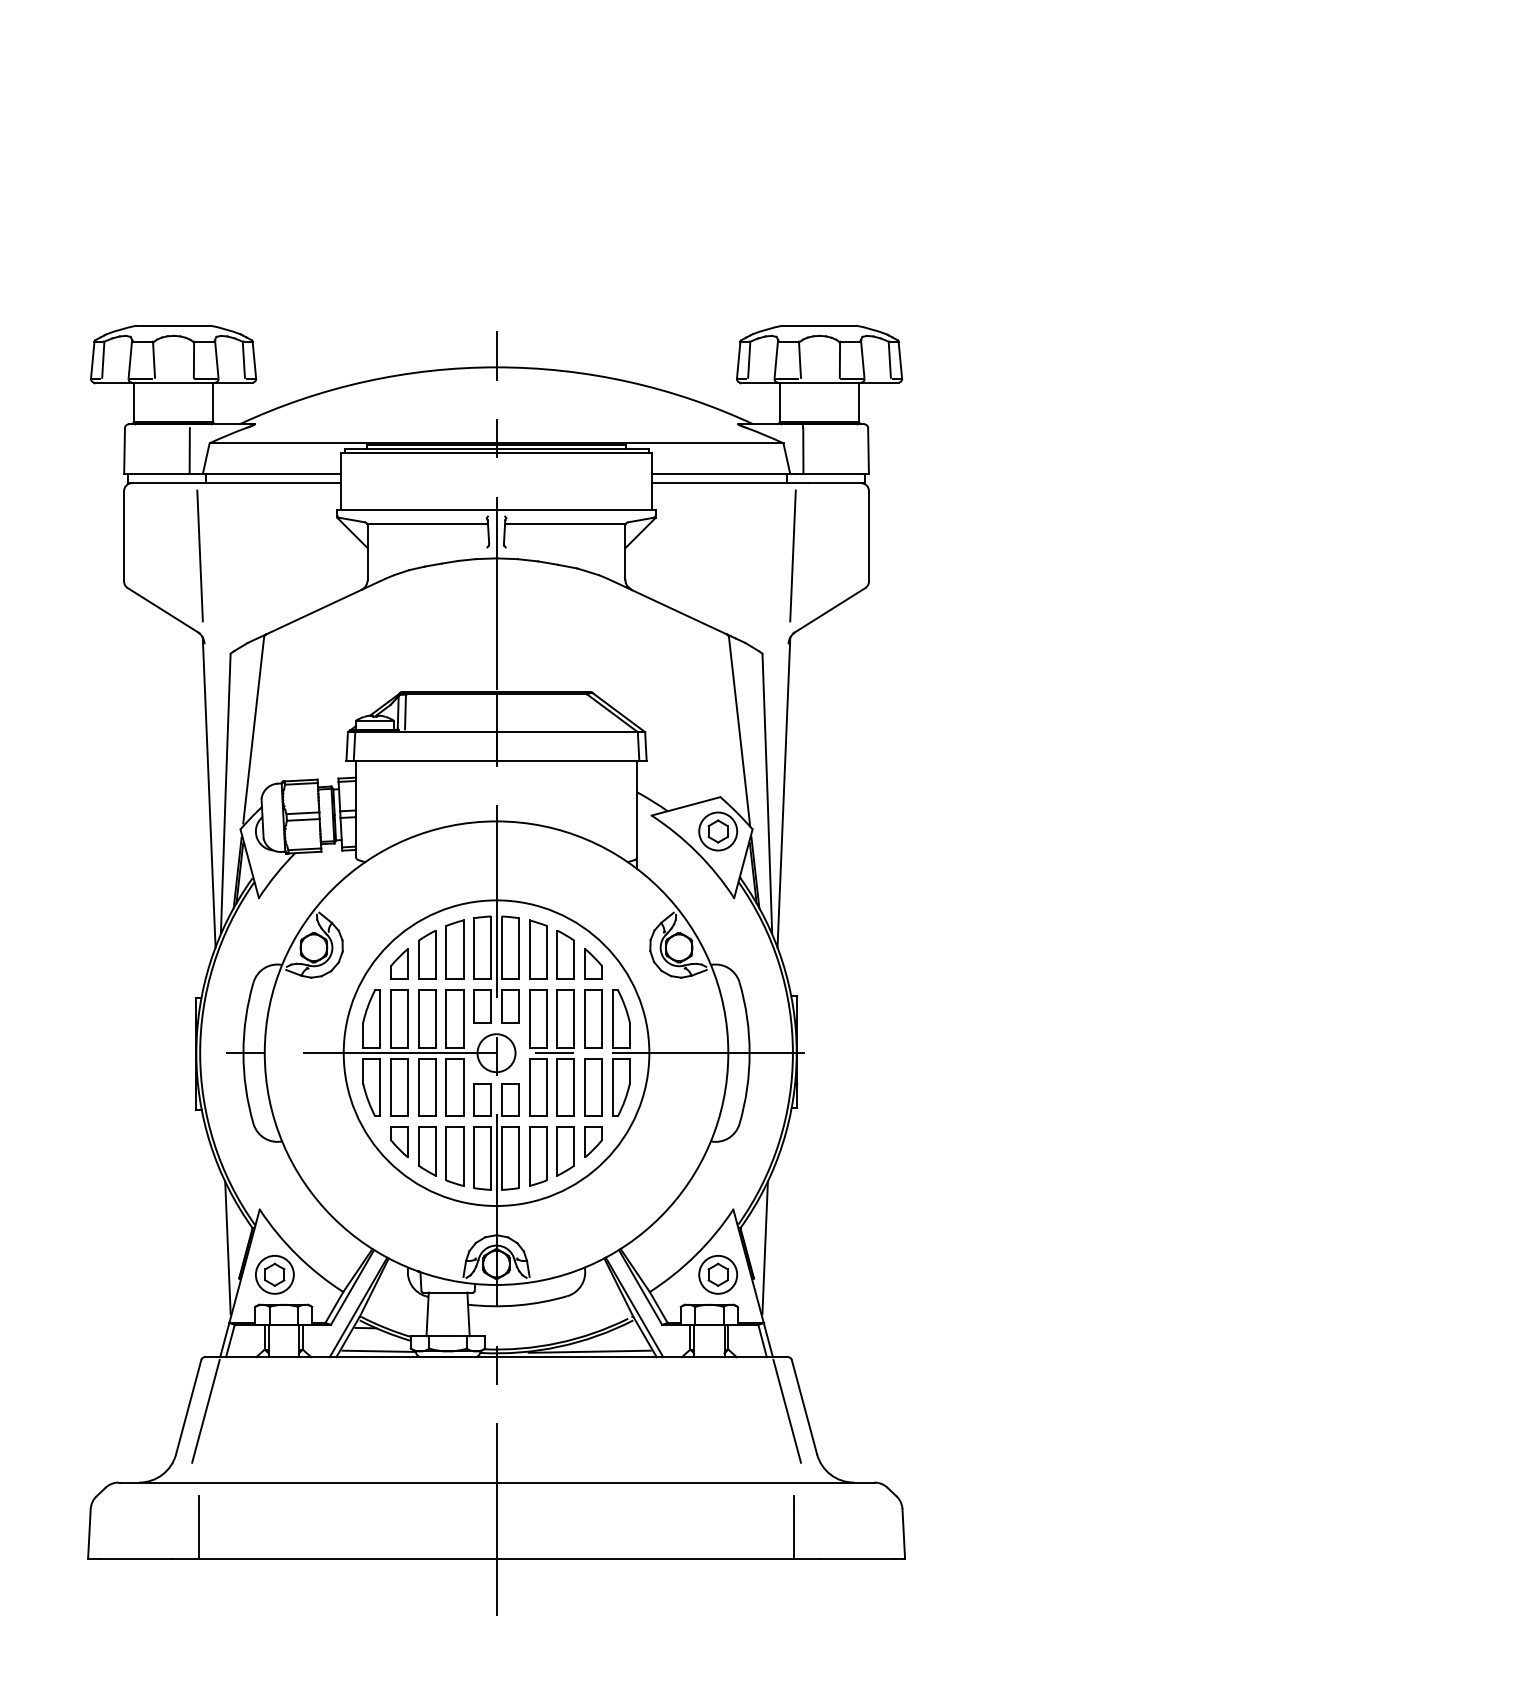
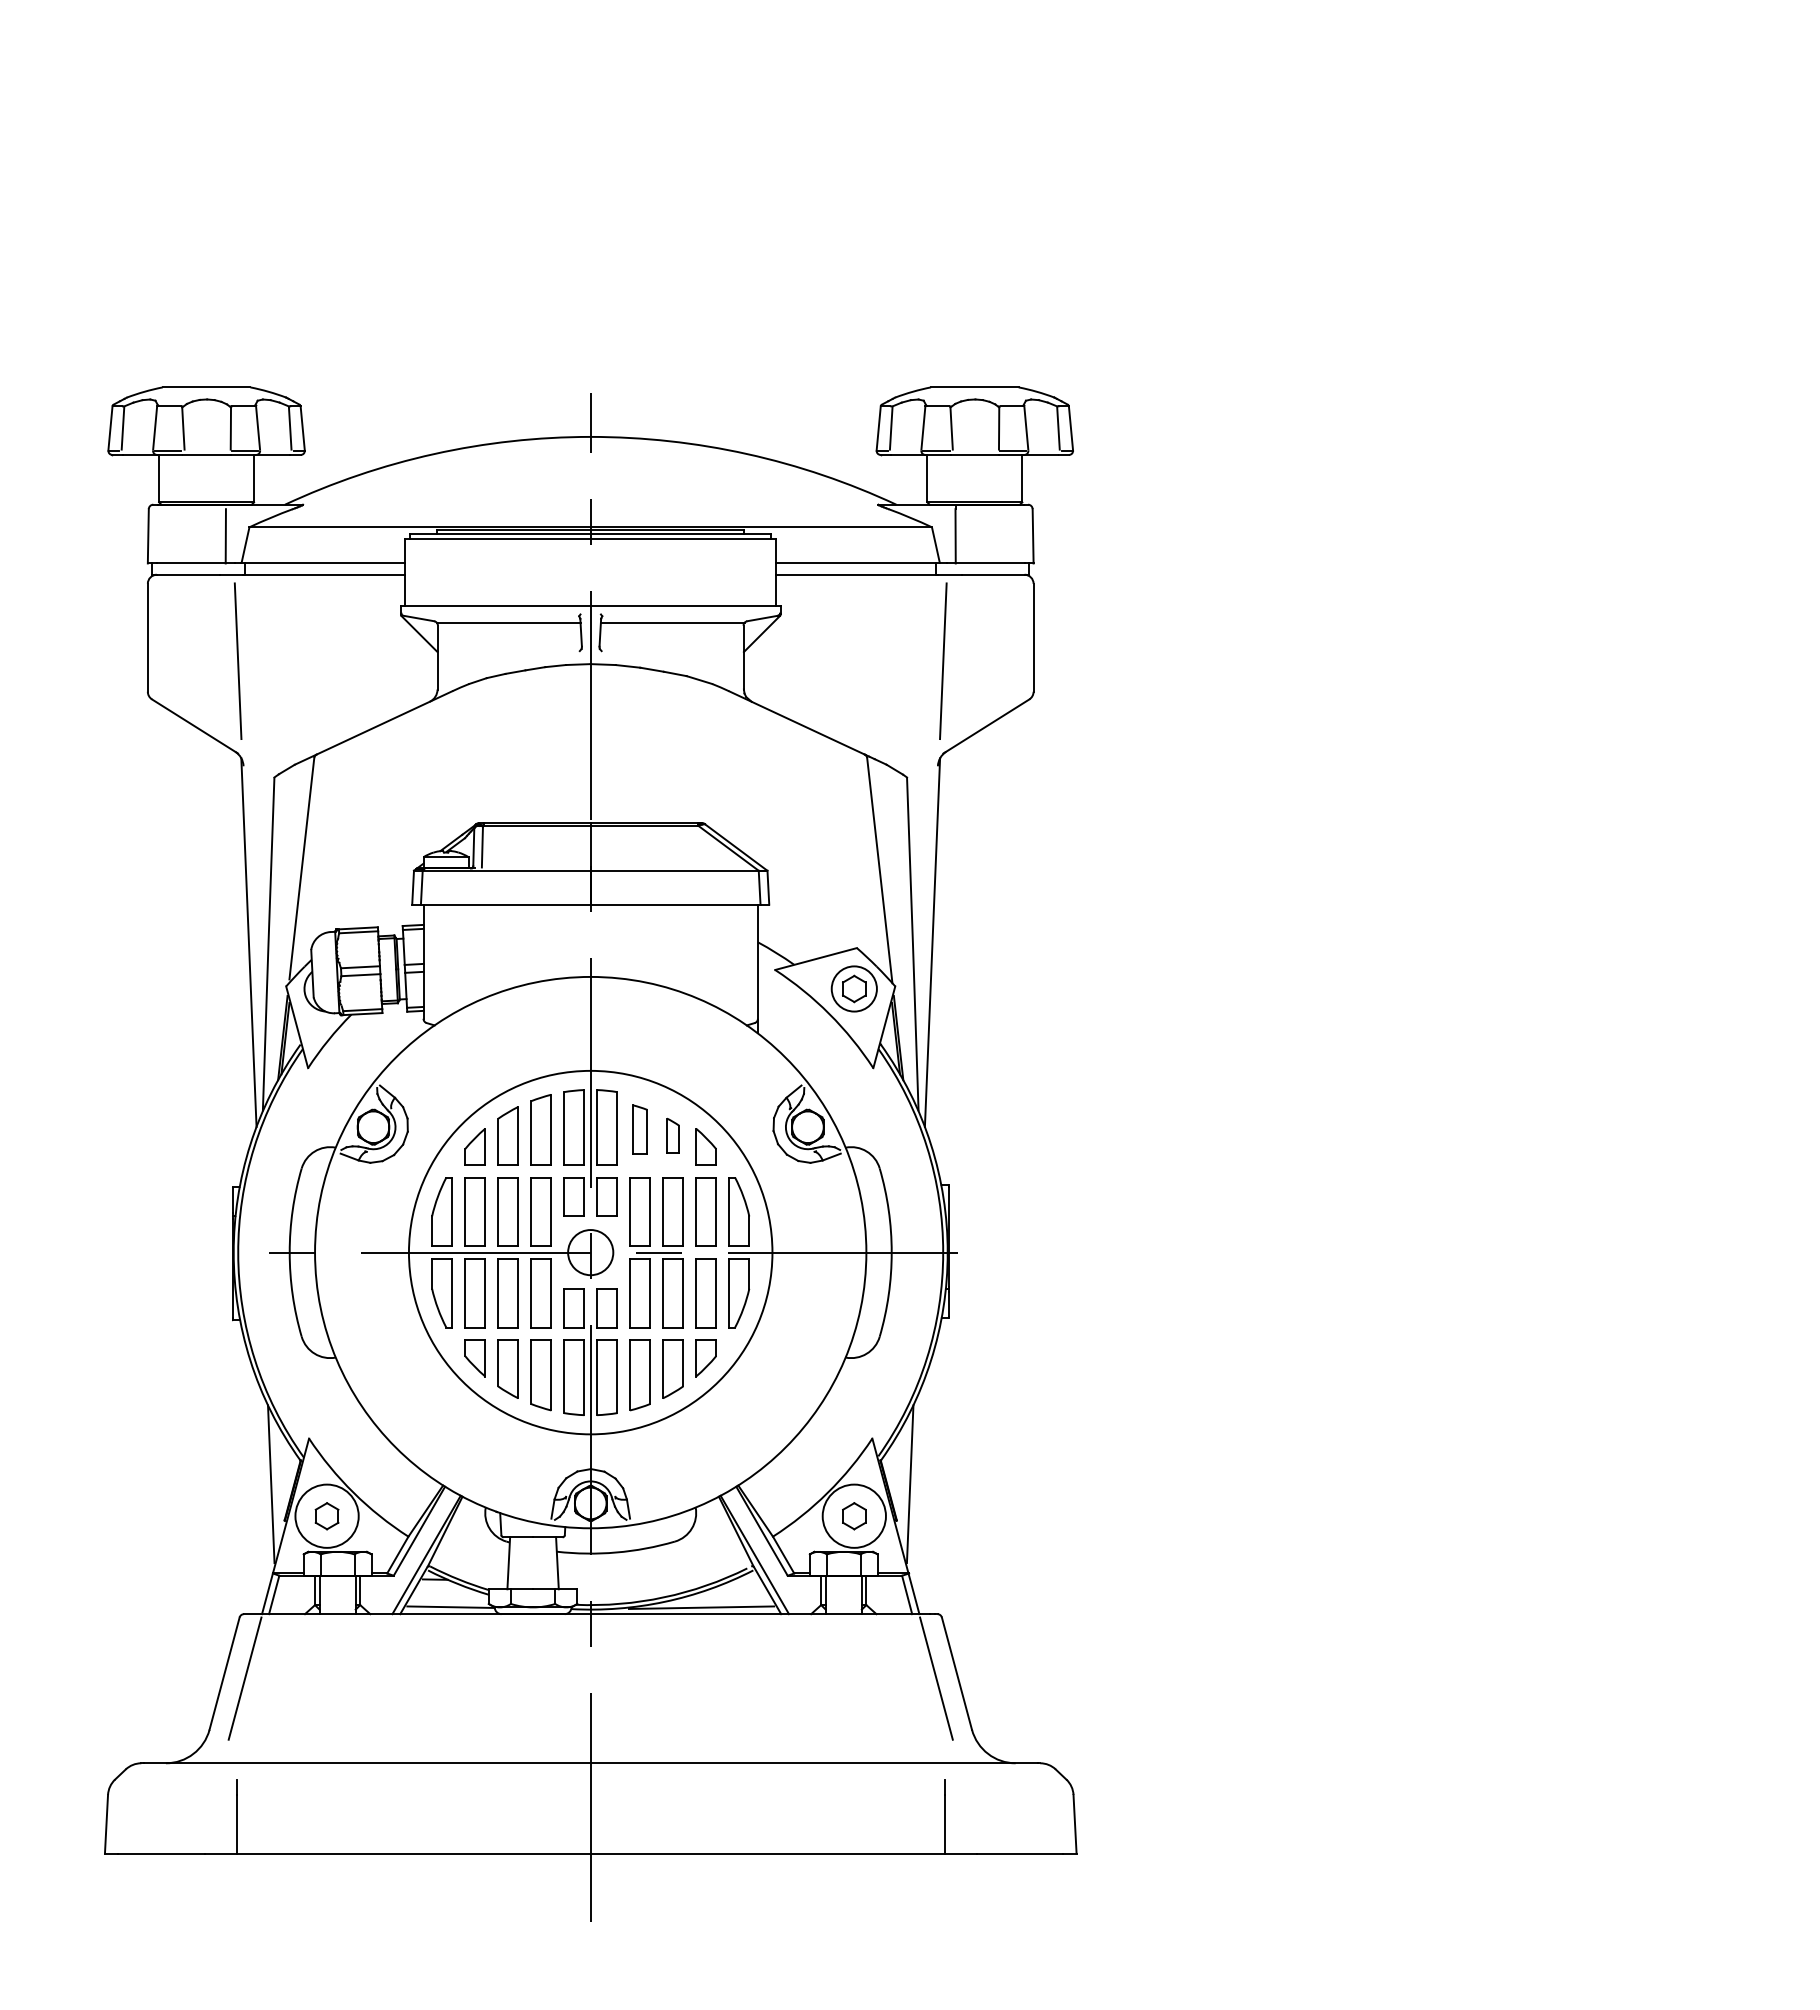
part: (537, 949) -> (639, 1129), size x0.7
part: (565, 954) -> (672, 1135), size x0.6
circle: (274, 1274) -> (326, 1515), size x1.4
circle: (717, 1274) -> (853, 1515), size x1.4

